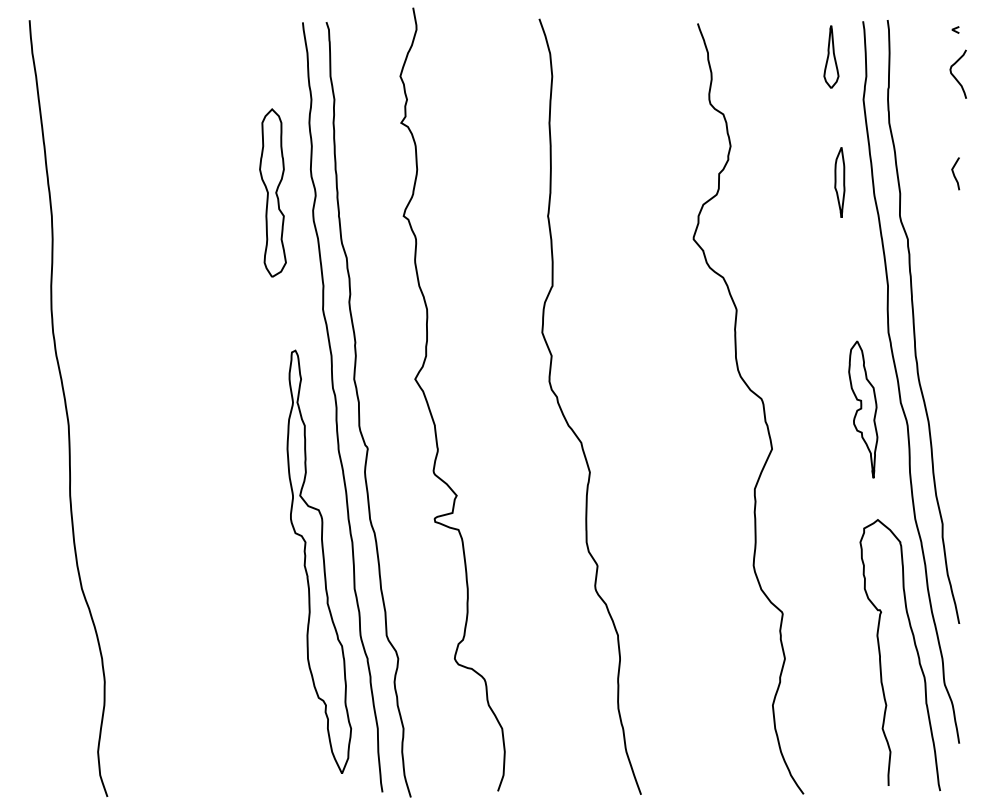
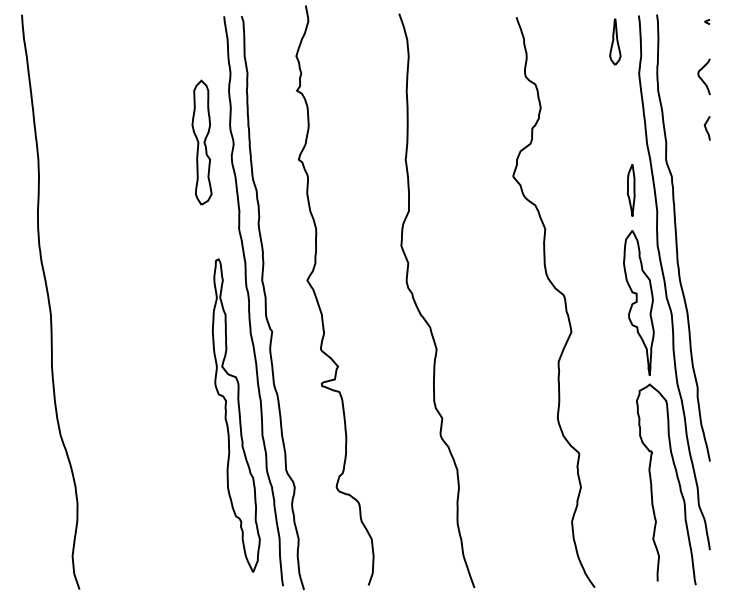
curve: (954, 75) -> (701, 77), moved
part: (839, 182) -> (630, 190), moved
part: (863, 409) -> (639, 302), size x1.43

